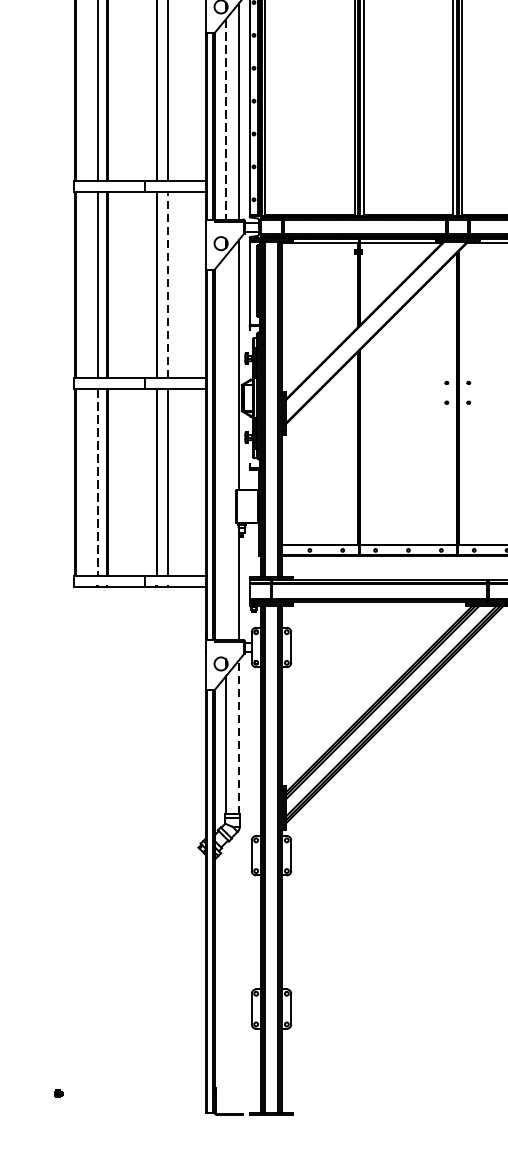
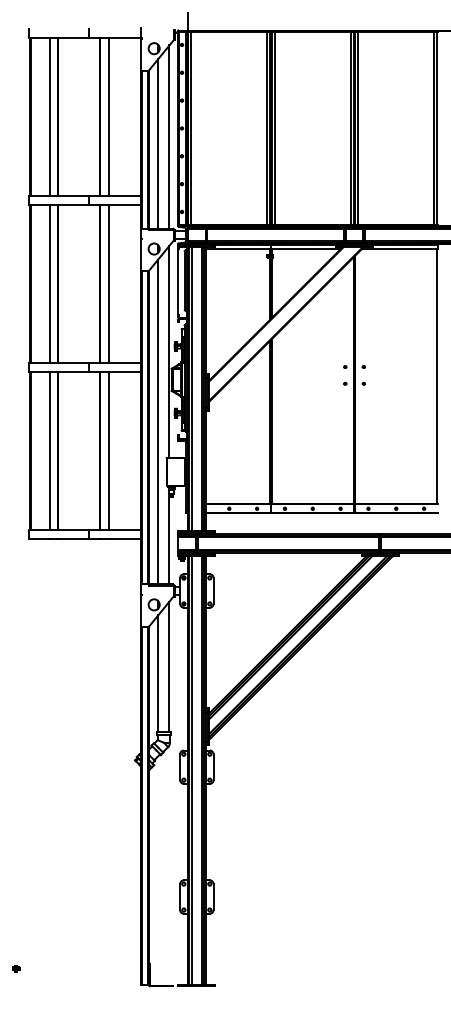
line: (226, 118) -> (158, 143), dashed -> solid
line: (167, 285) -> (108, 284), dashed -> solid
line: (226, 447) -> (158, 421), added
line: (98, 482) -> (50, 451), dashed -> solid
line: (239, 736) -> (169, 666), dashed -> solid

